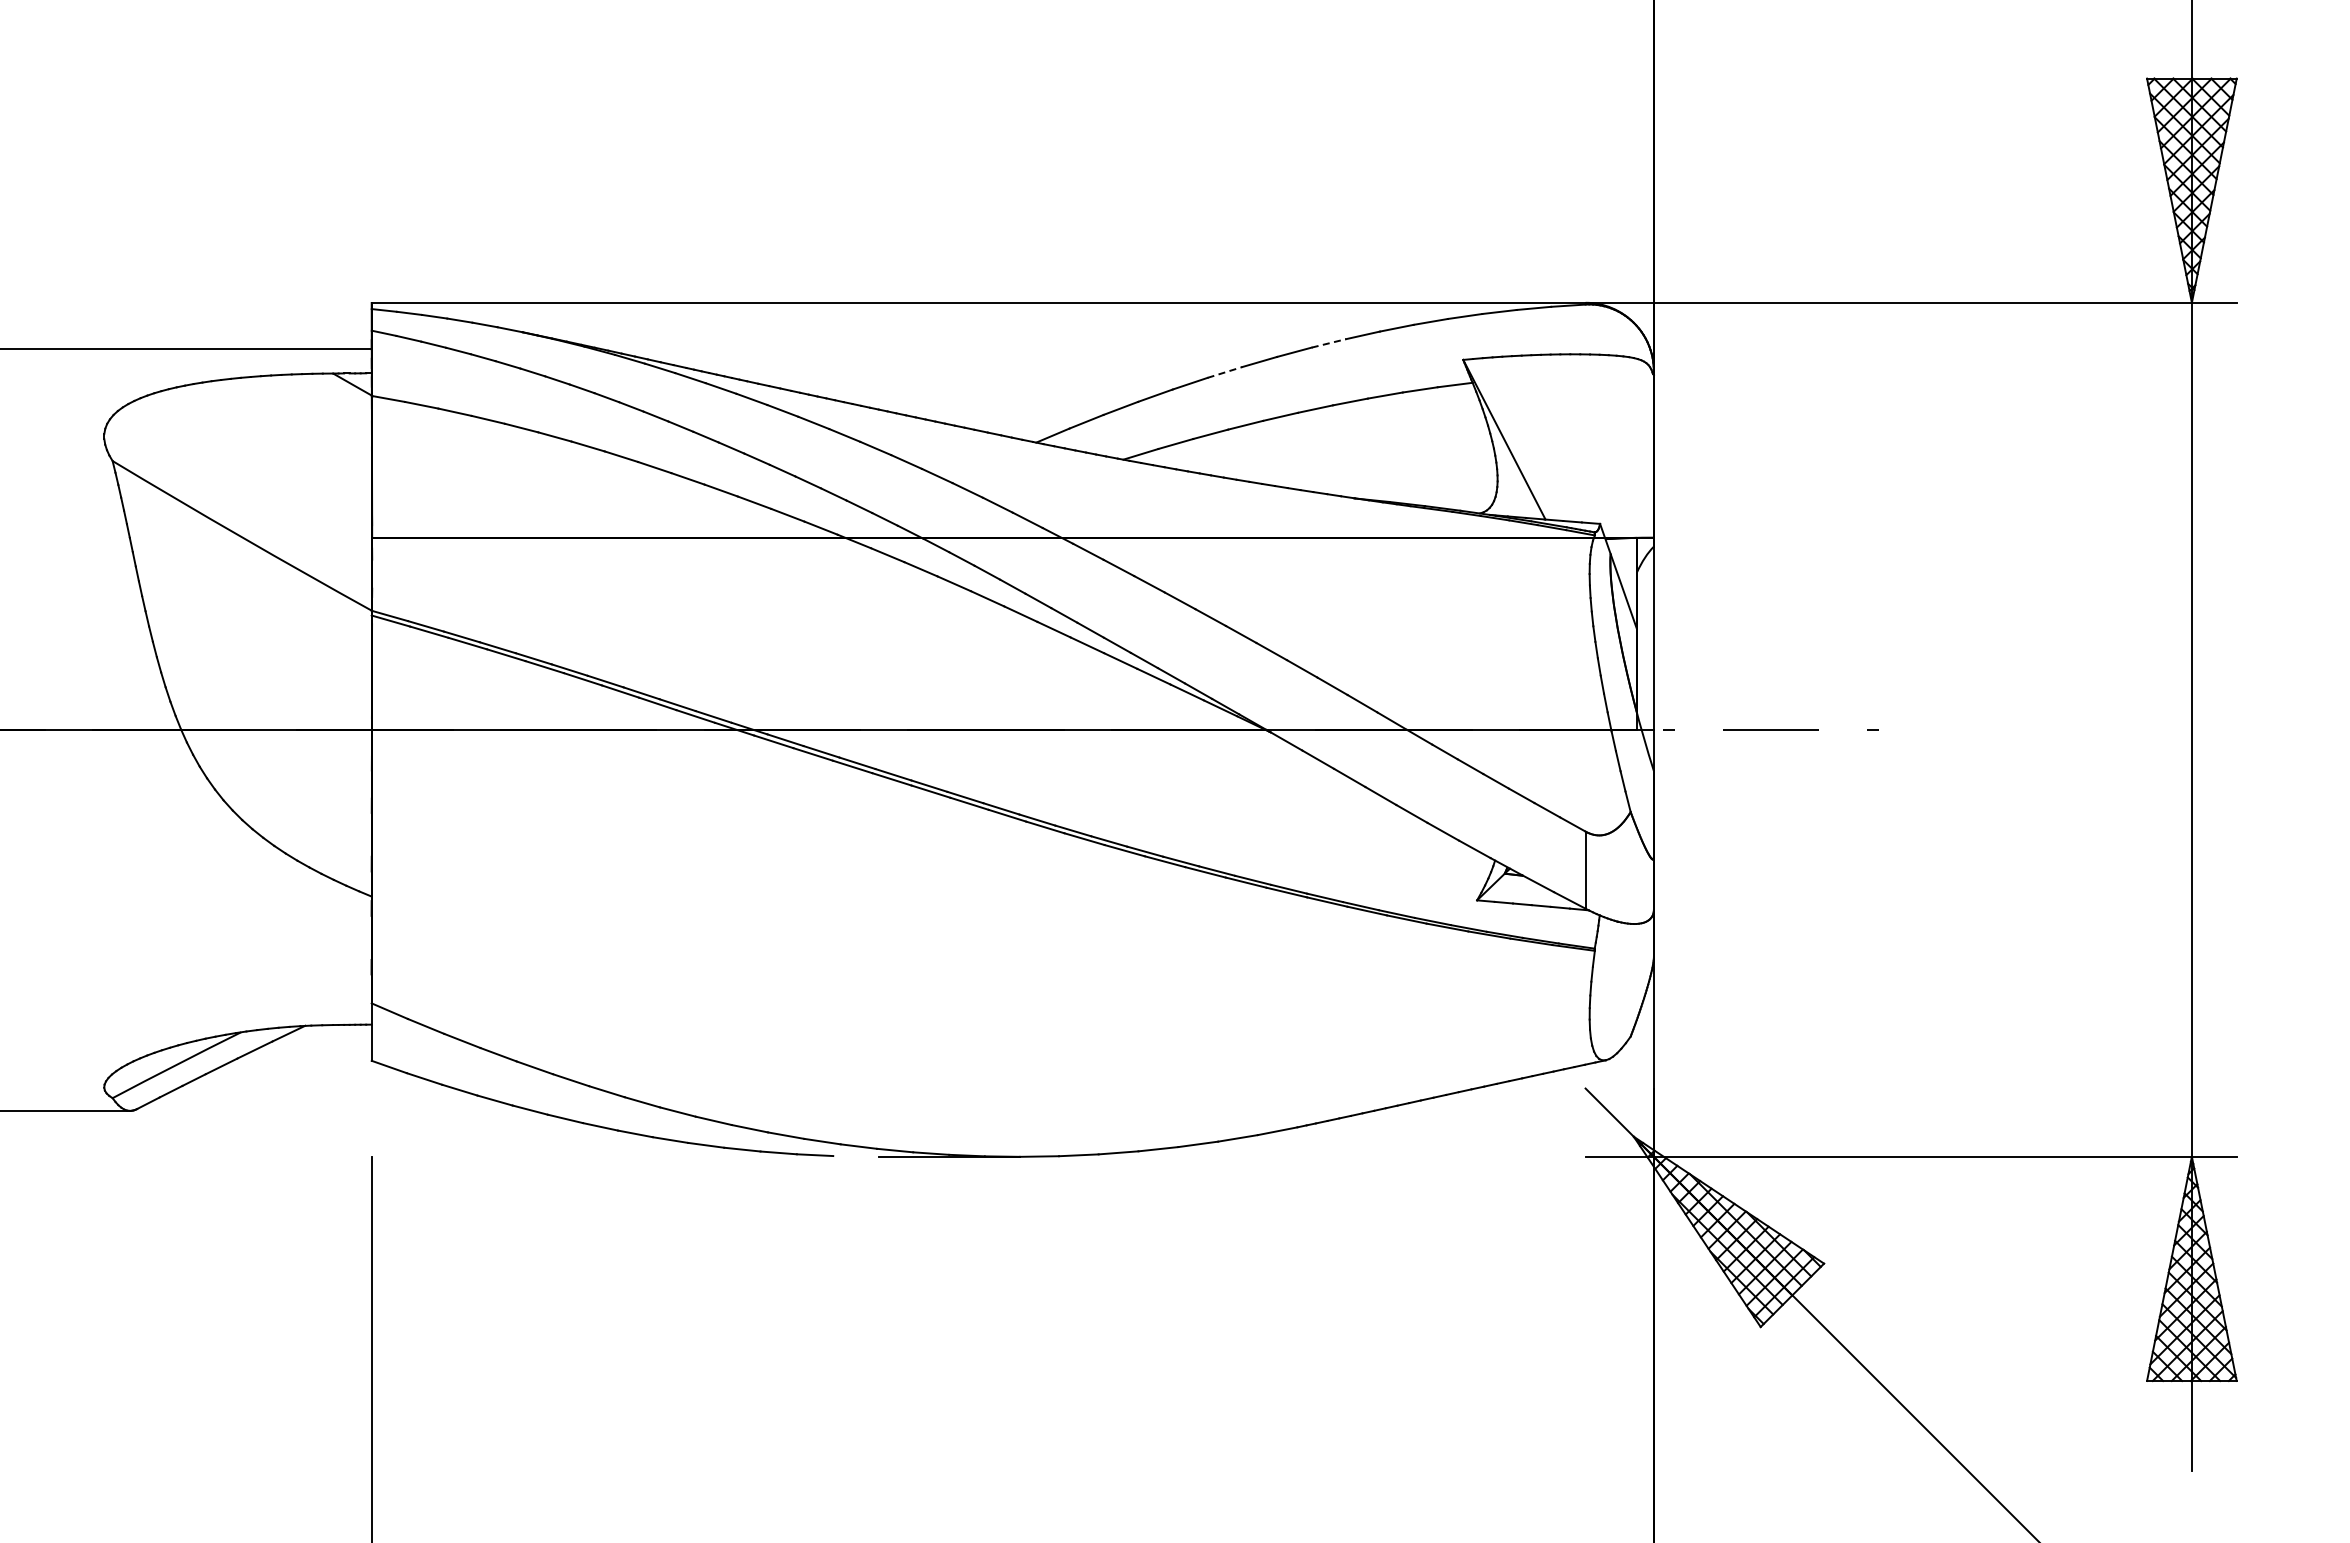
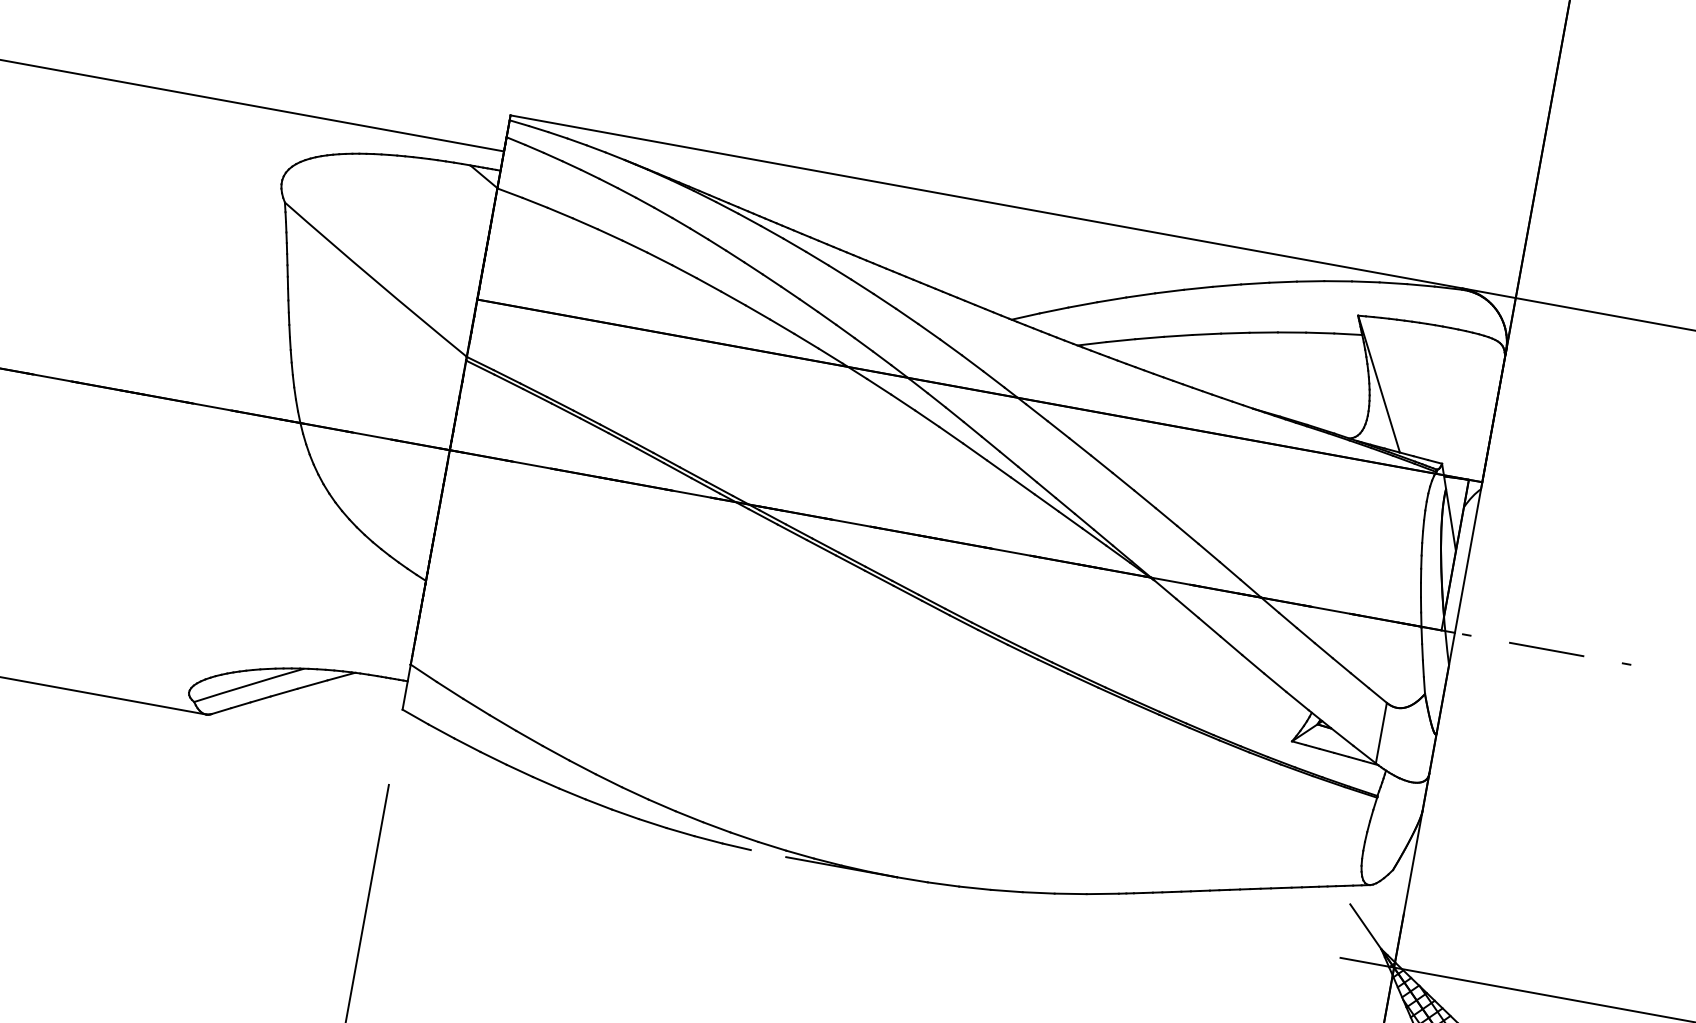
line: (1328, 343) -> (1254, 283), dashed -> solid
line: (1225, 372) -> (1169, 291), dashed -> solid

